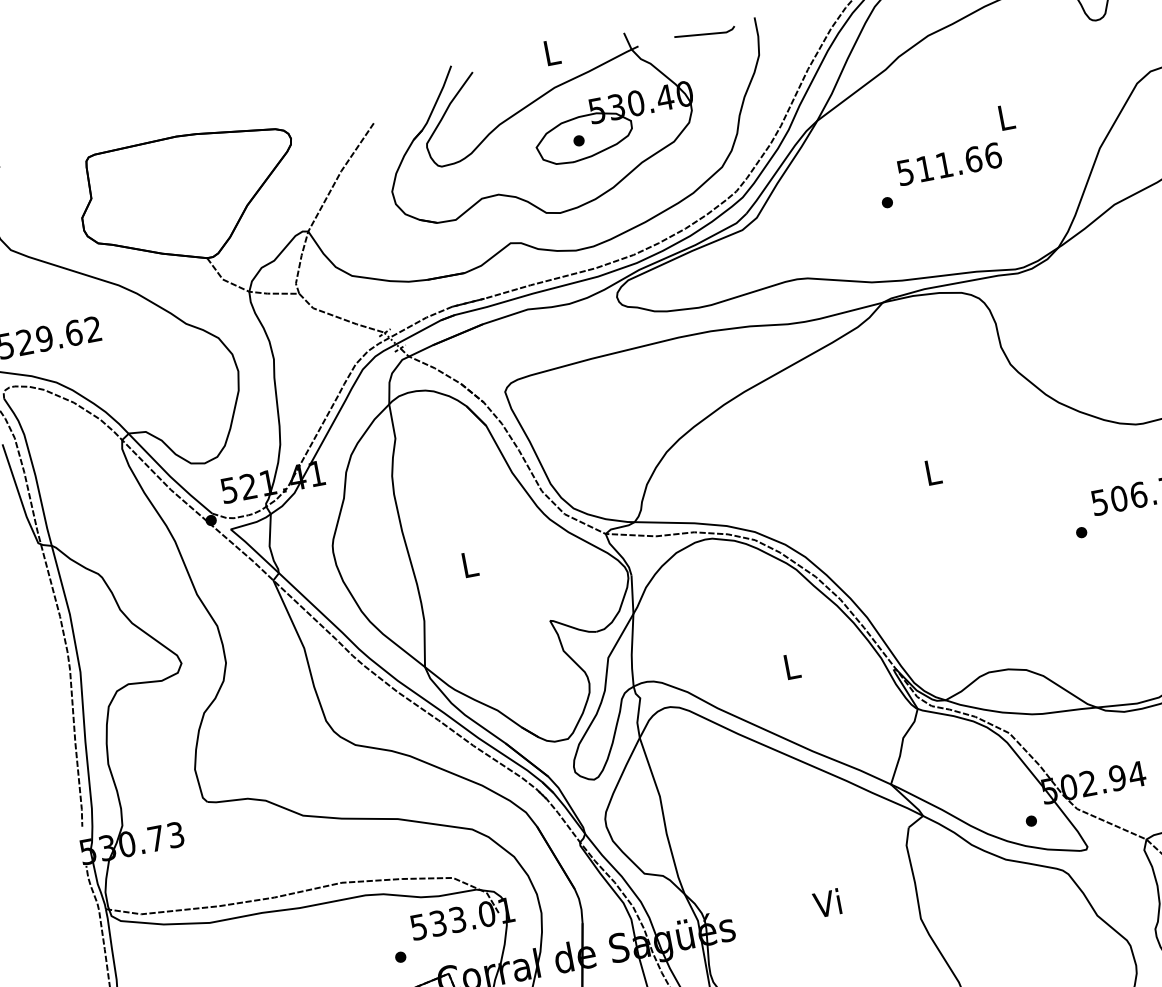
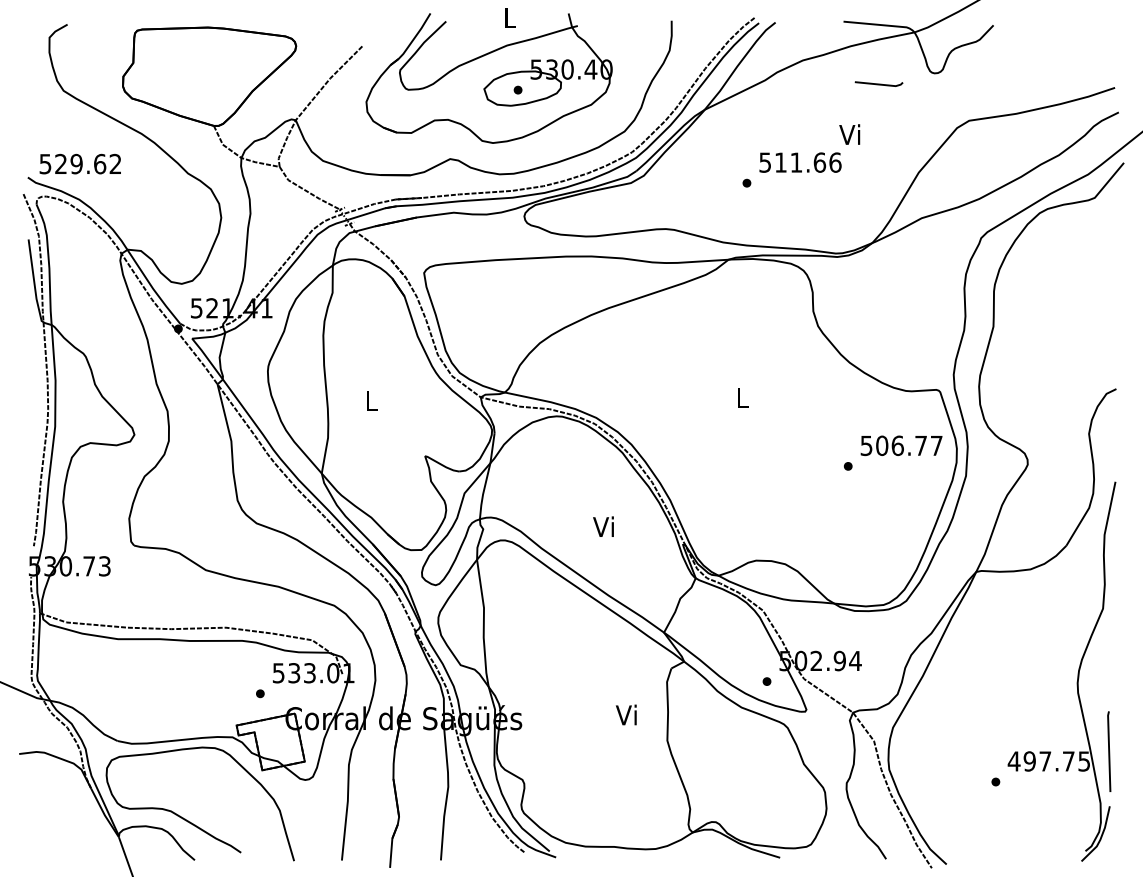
line: (704, 33) -> (878, 83), moved
text: (1004, 117) -> (849, 134), L -> Vi
text: (789, 666) -> (603, 526), L -> Vi
text: (826, 902) -> (625, 714), moved

